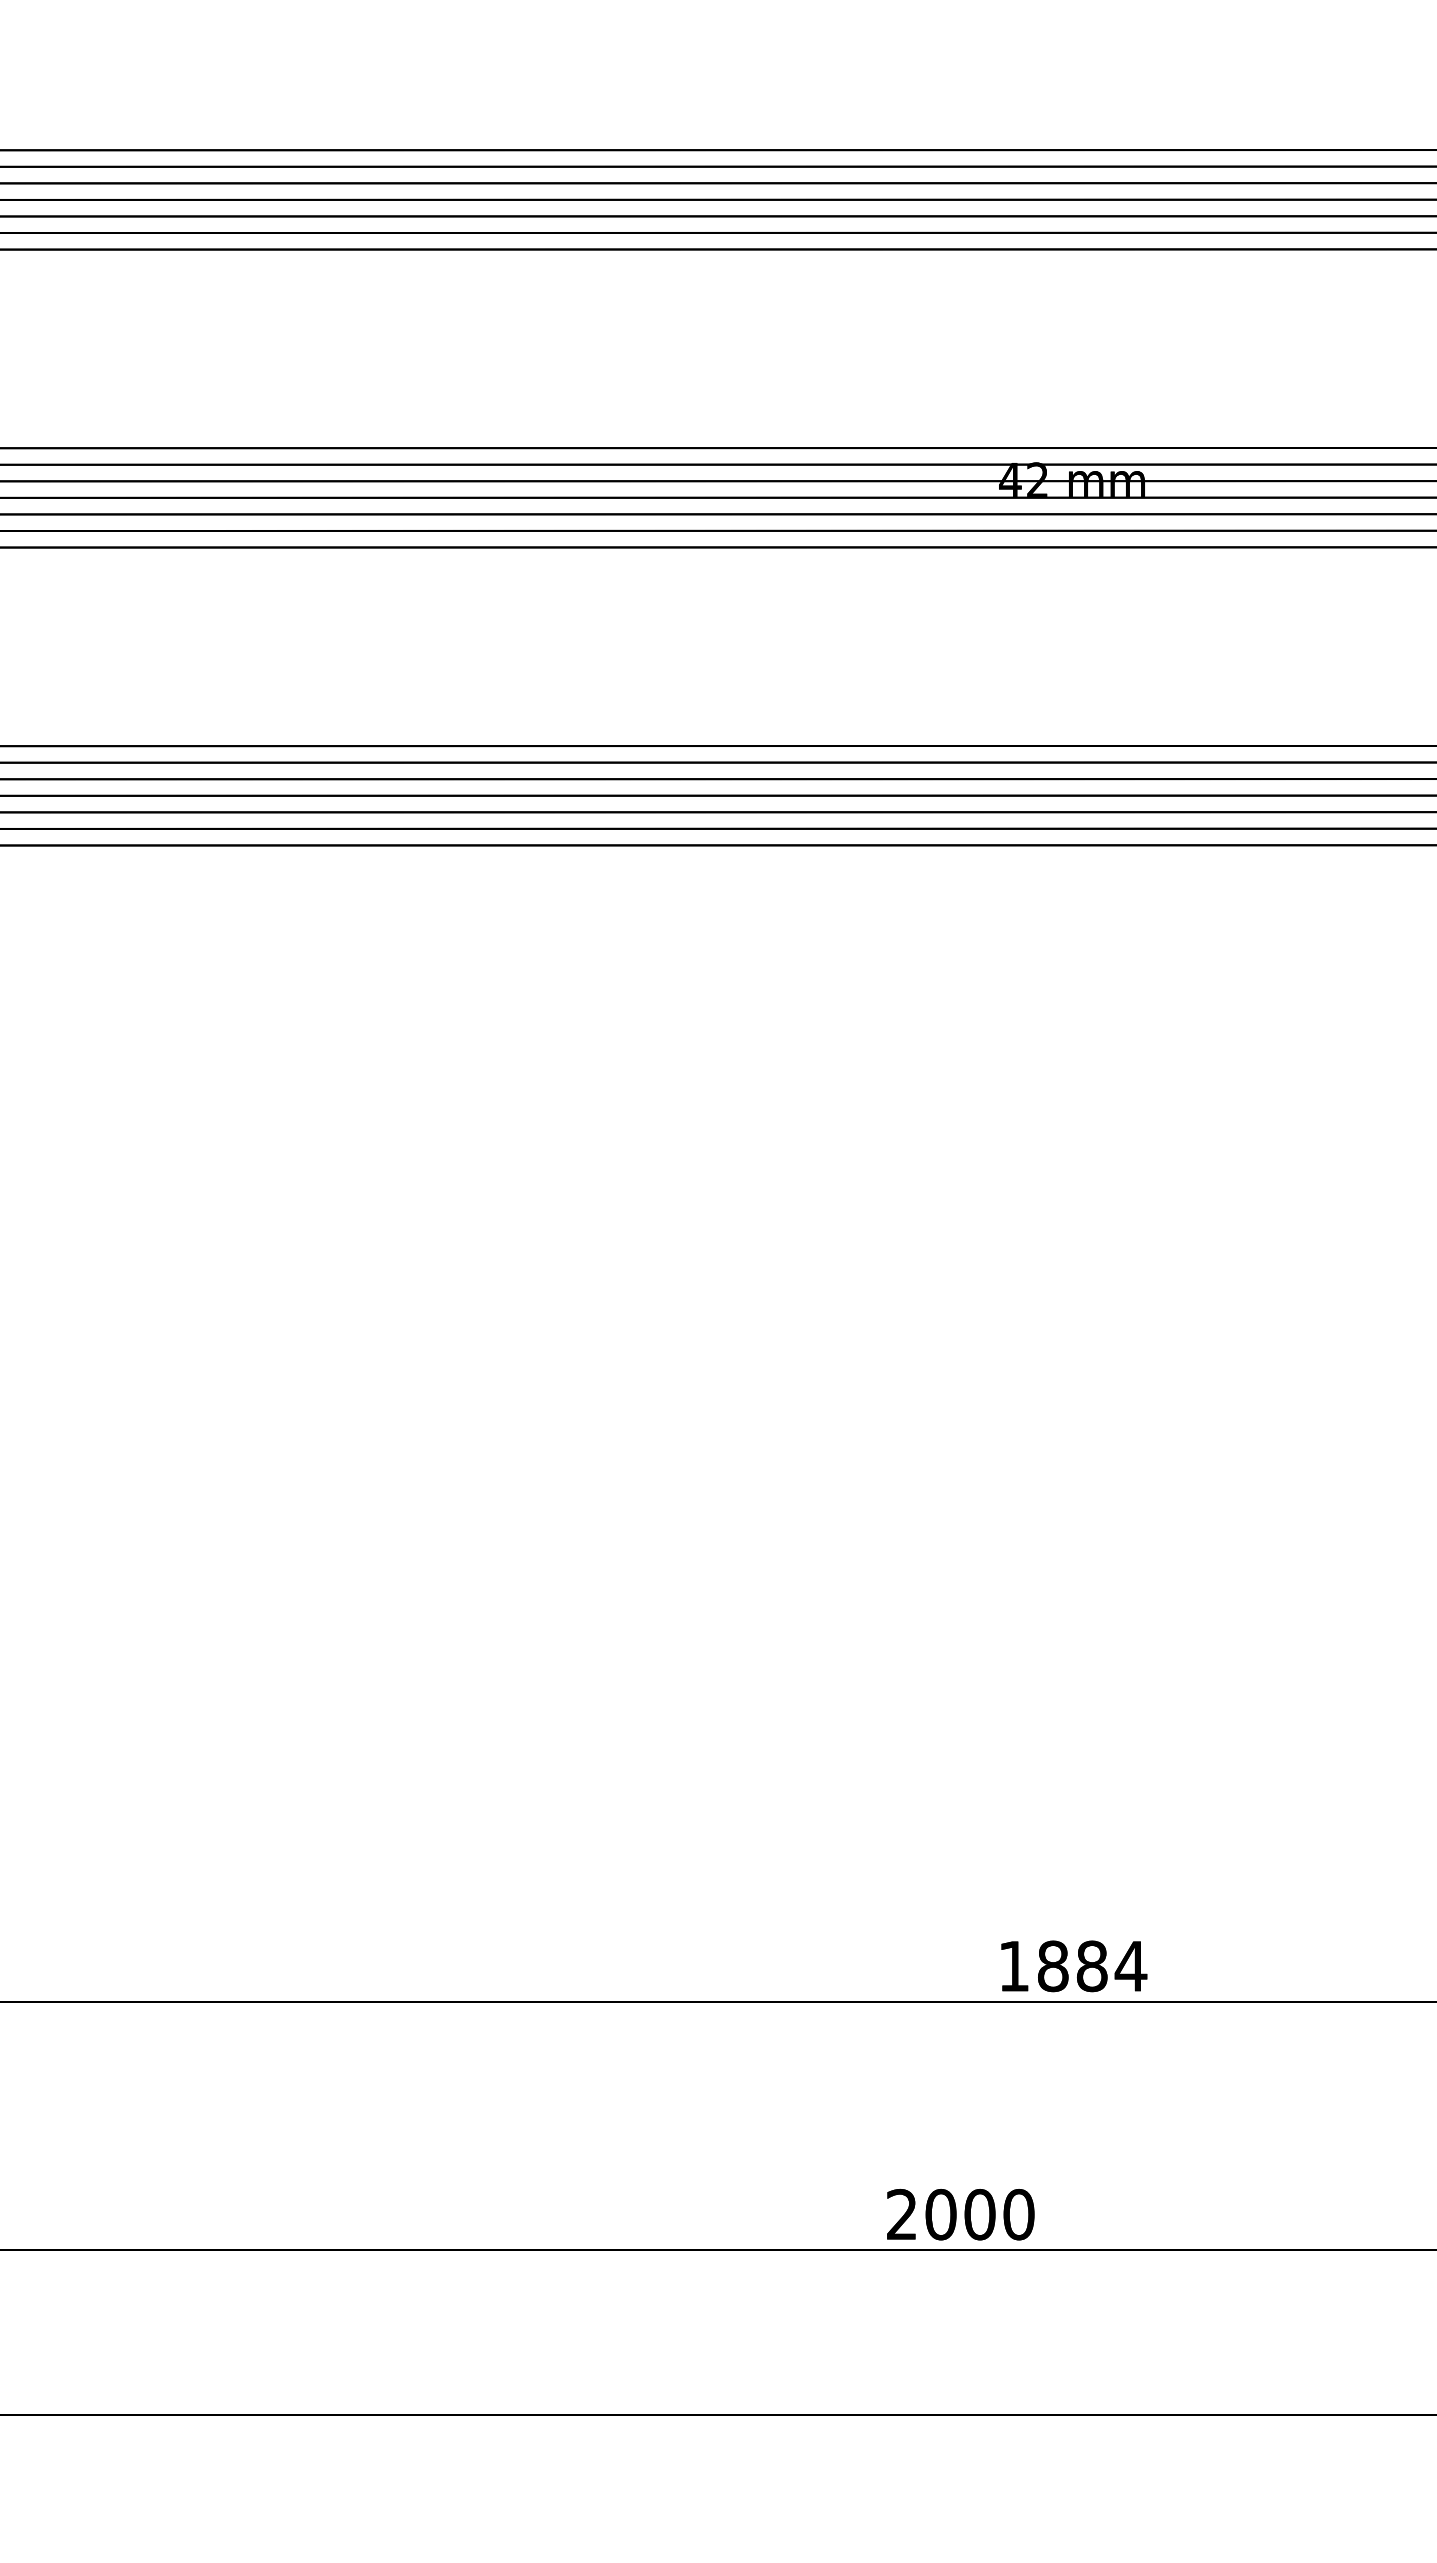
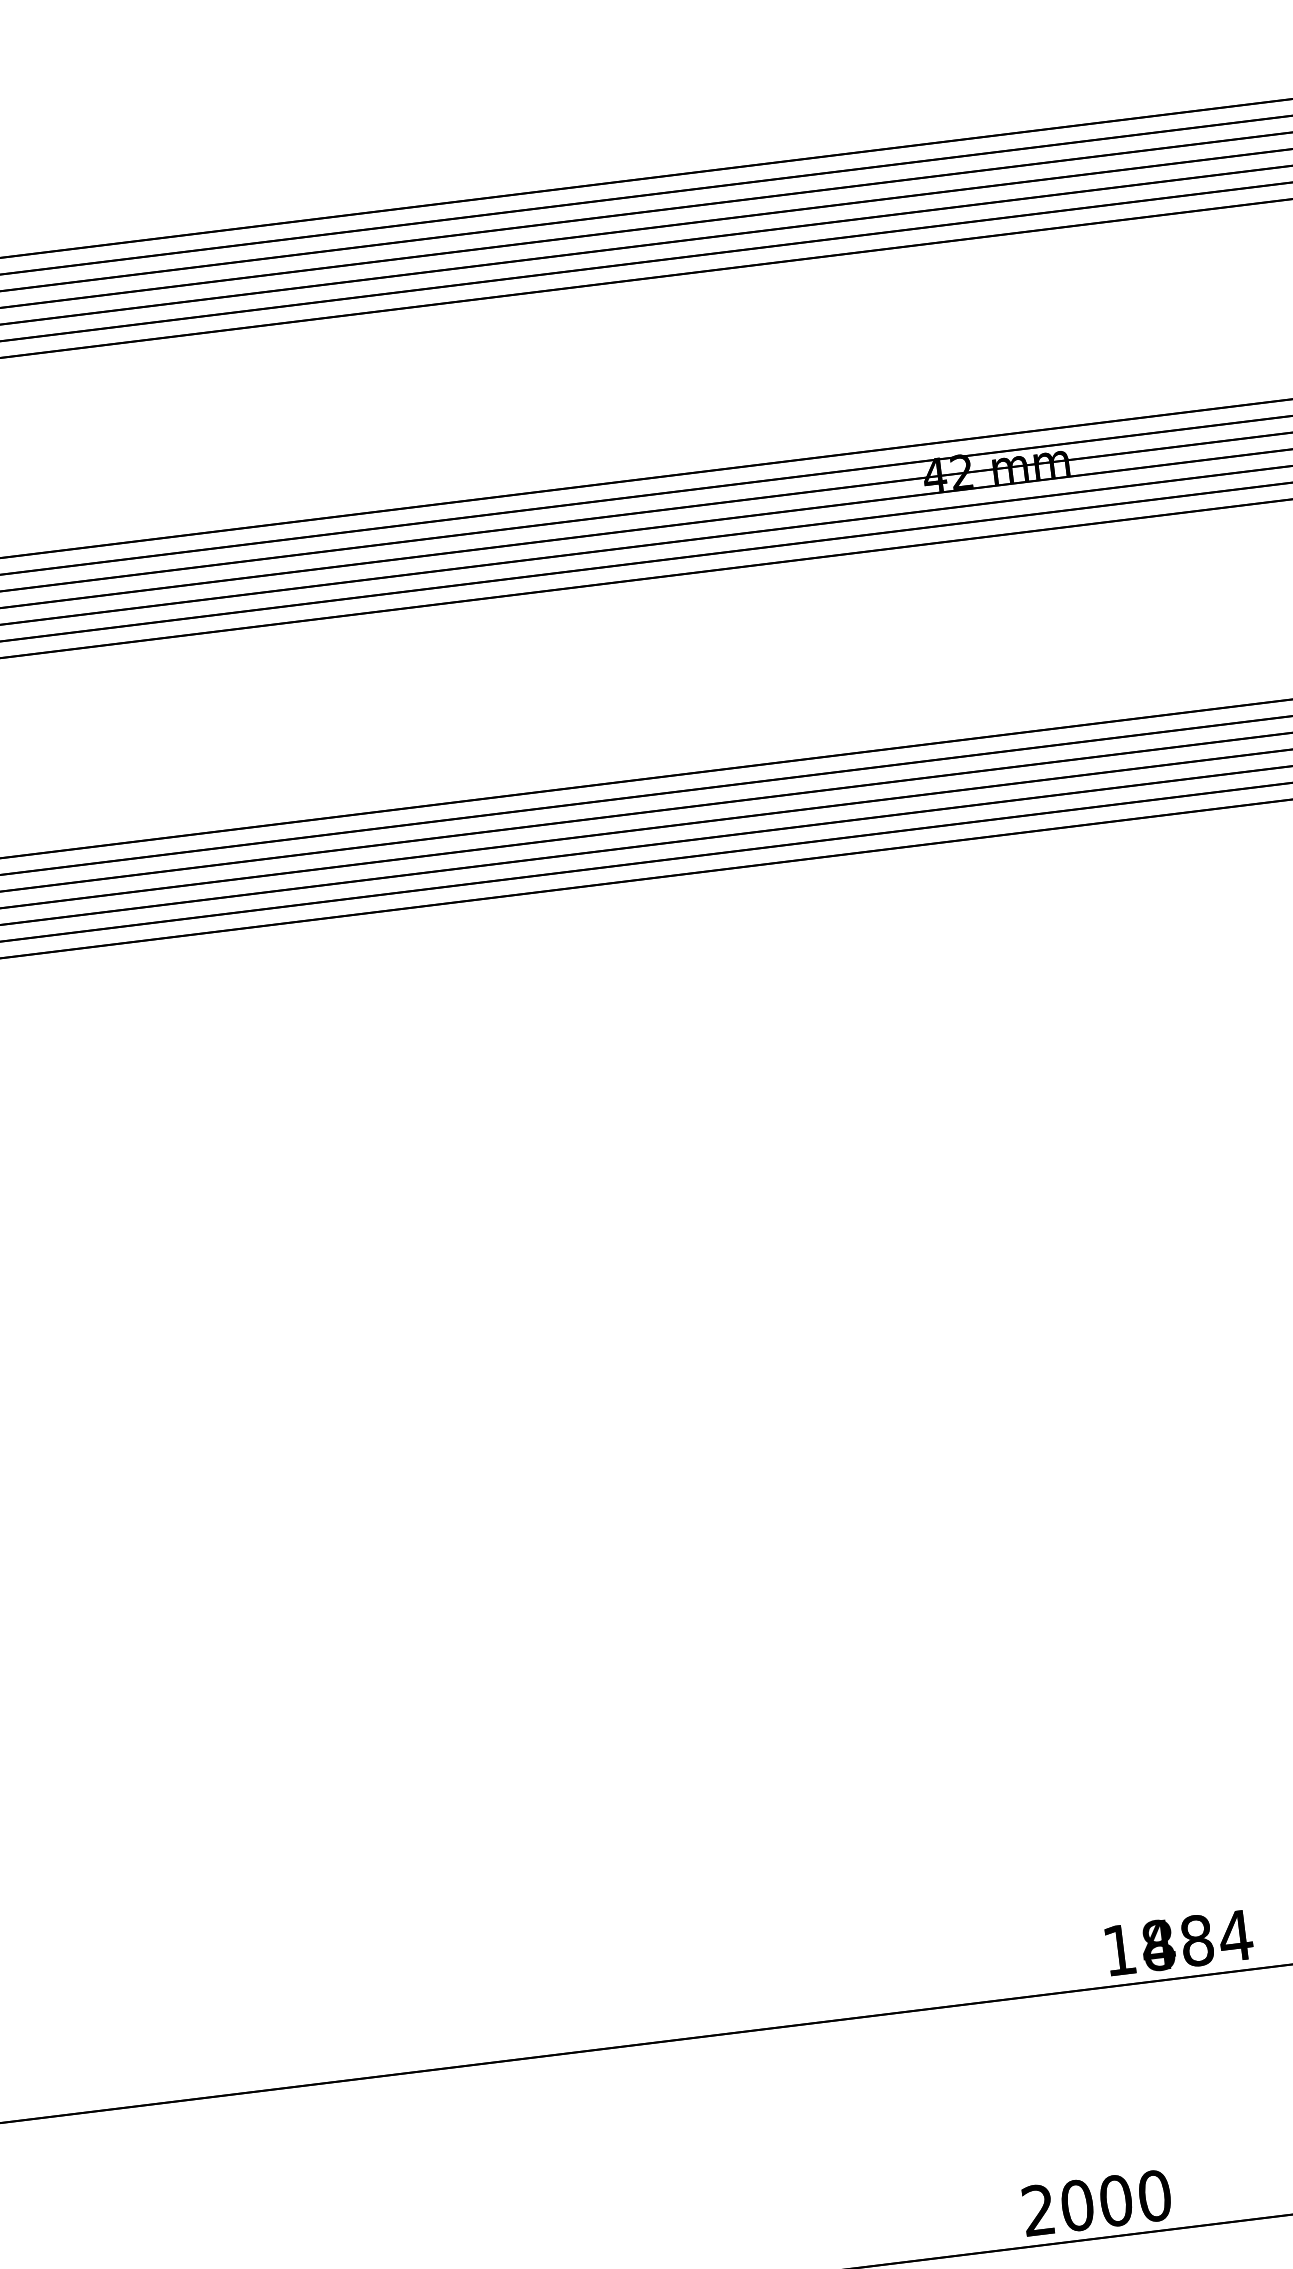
text: (1052, 1966) -> (1157, 1945), 1884 -> 1484

